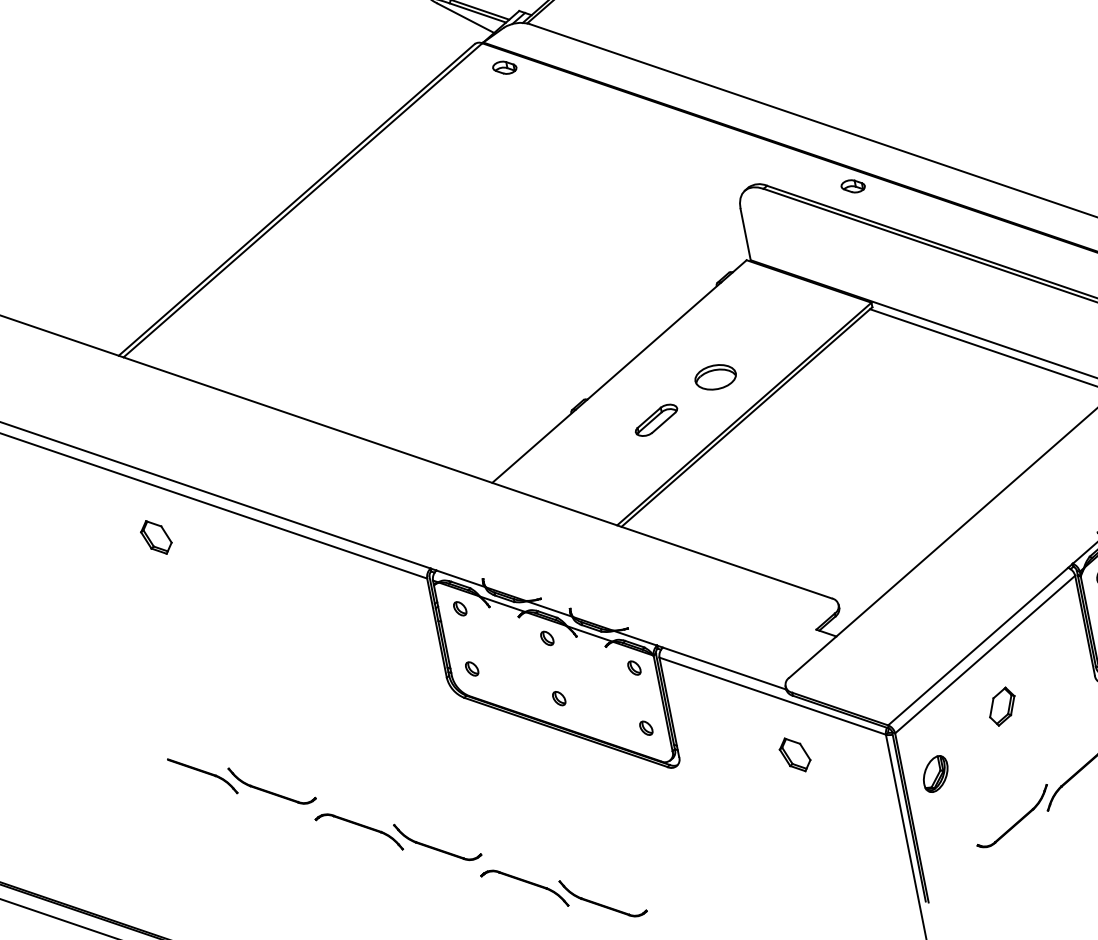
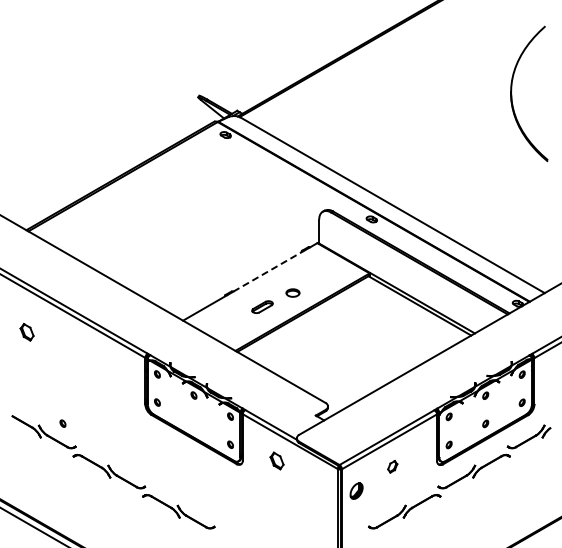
line: (654, 341) -> (268, 271), solid -> dashed
part: (714, 376) -> (292, 292), size x0.7
part: (154, 536) -> (26, 331), moved
part: (558, 698) -> (62, 423), moved
part: (1002, 706) -> (392, 466), size x0.7
part: (793, 754) -> (276, 460), moved

